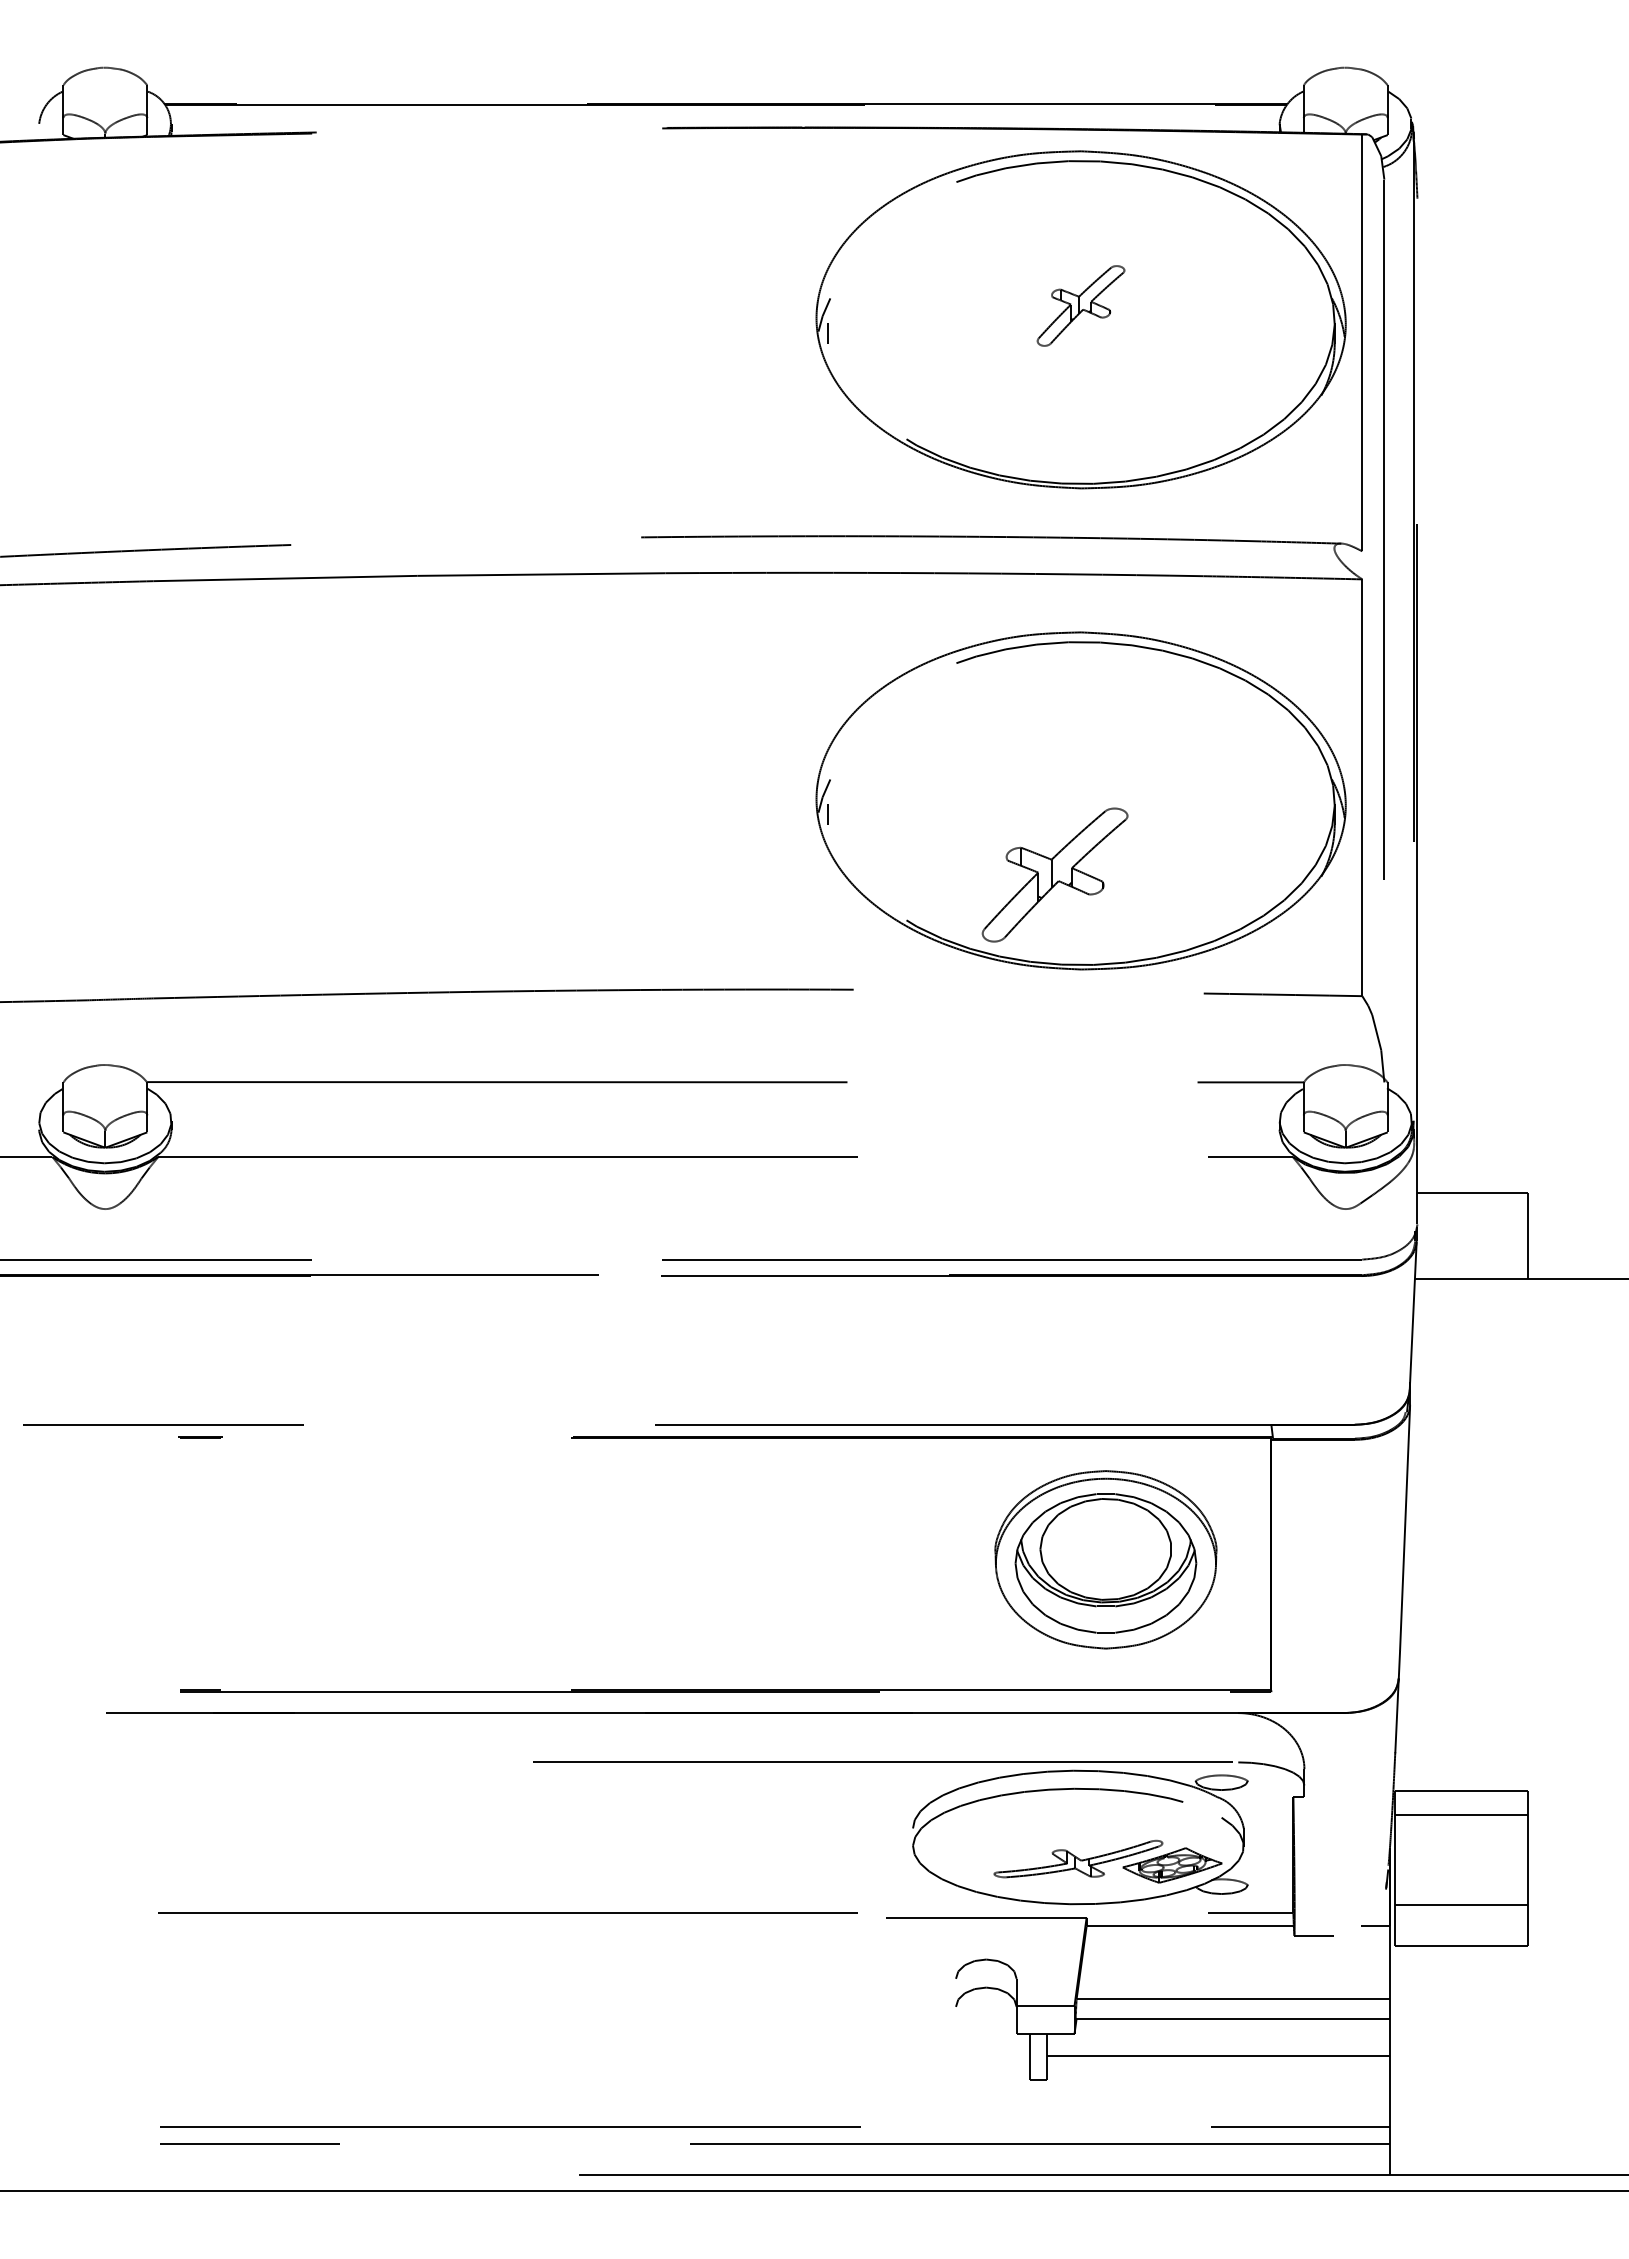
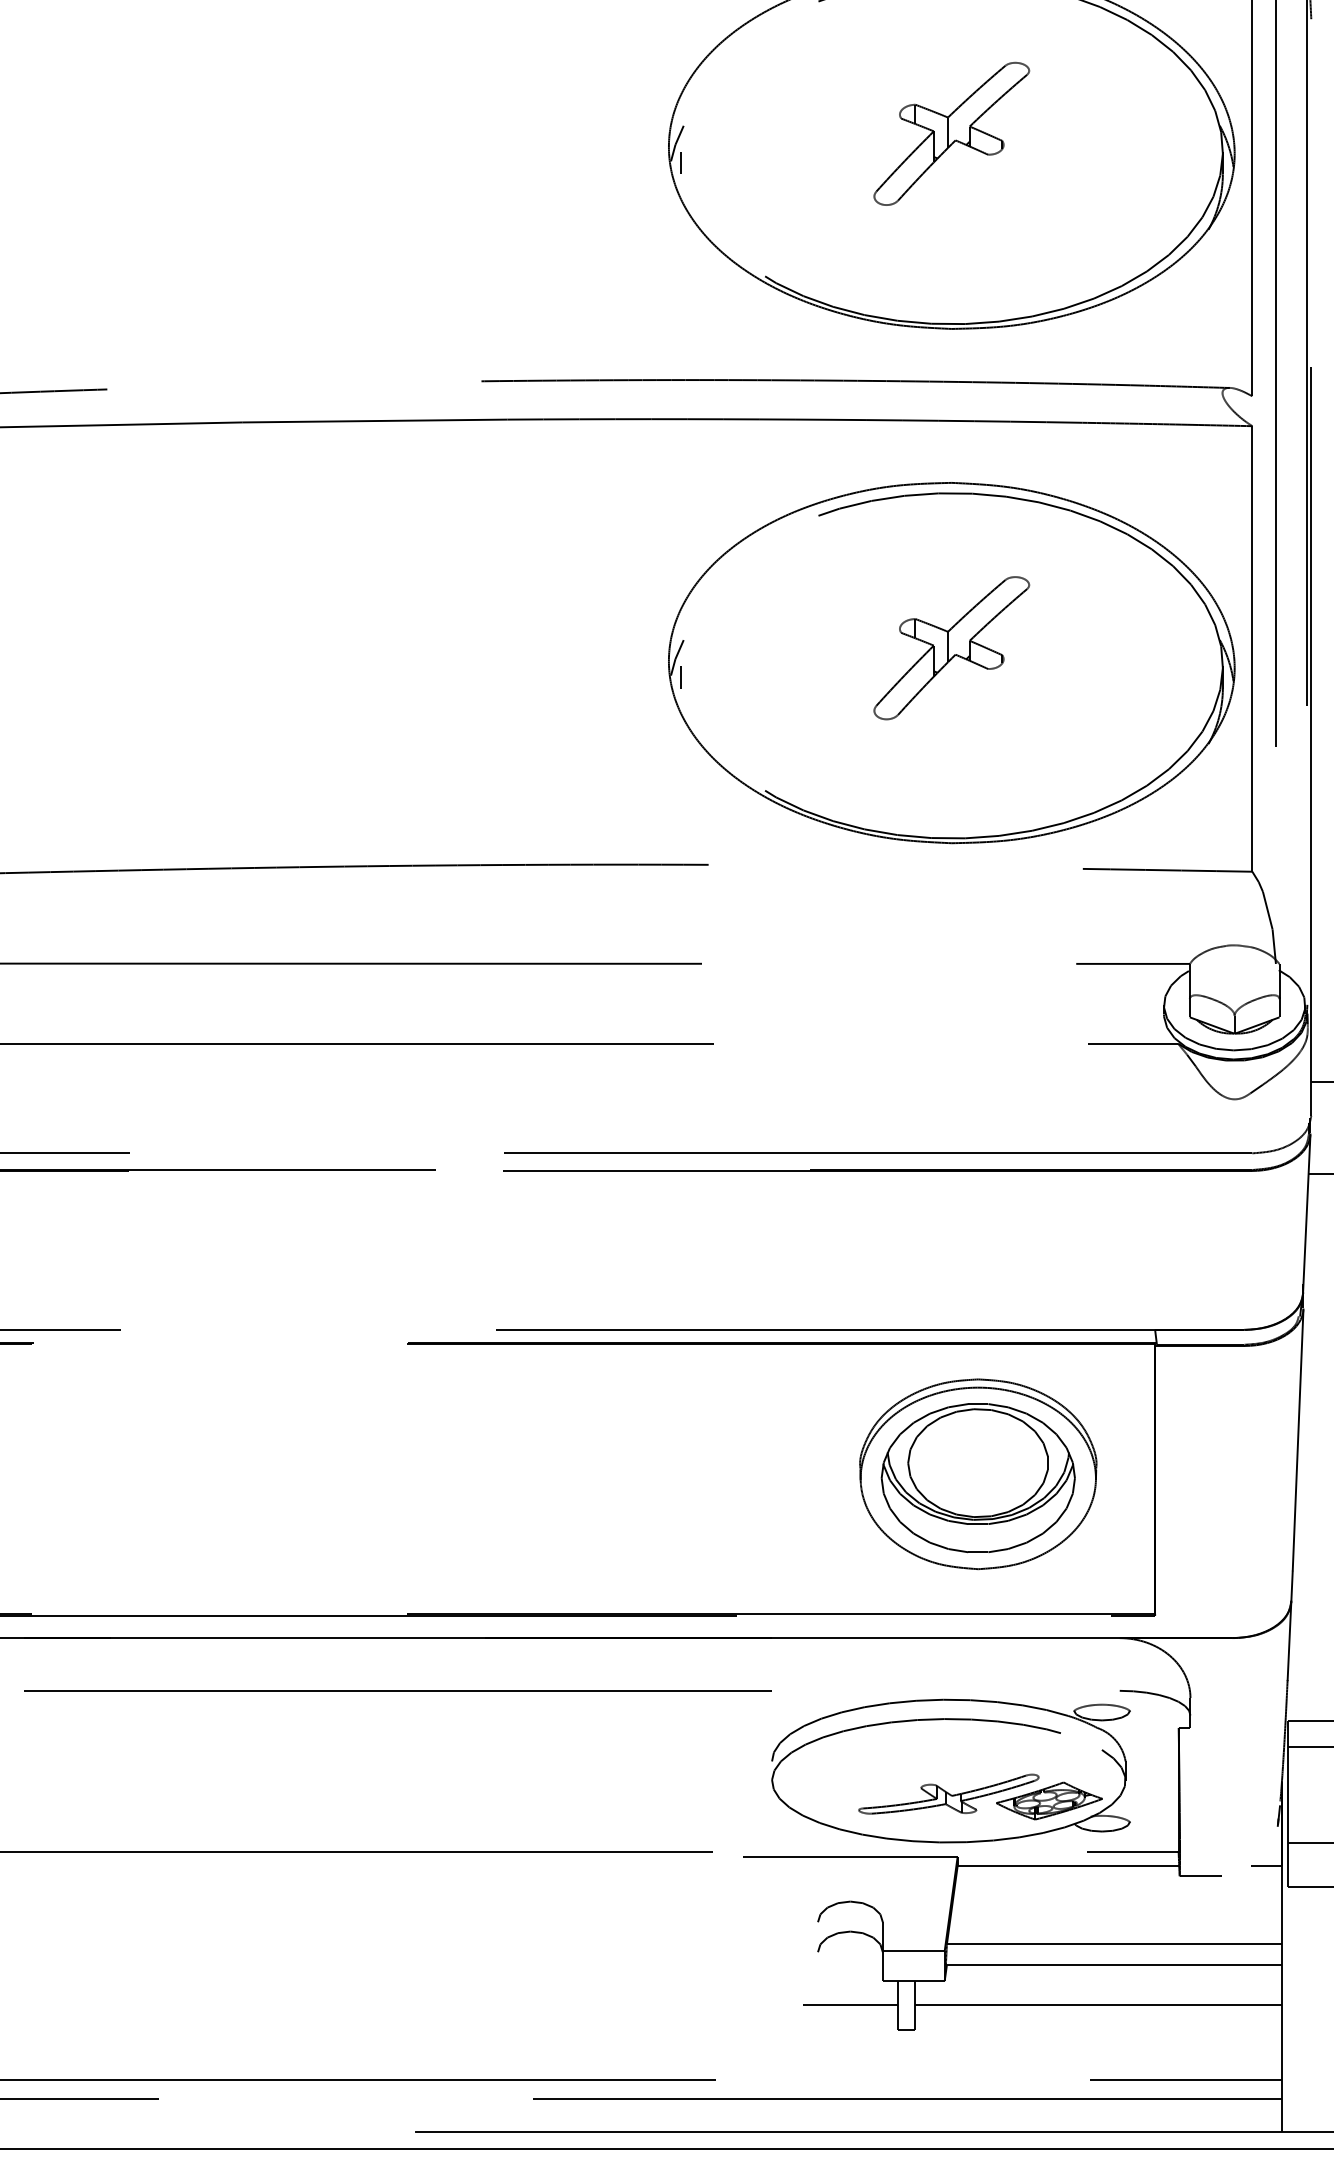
part: (1080, 305) -> (951, 133), size x1.67
part: (1054, 874) -> (951, 647), moved
line: (882, 1761) -> (397, 1689), moved
line: (986, 2056) -> (850, 2005), added

